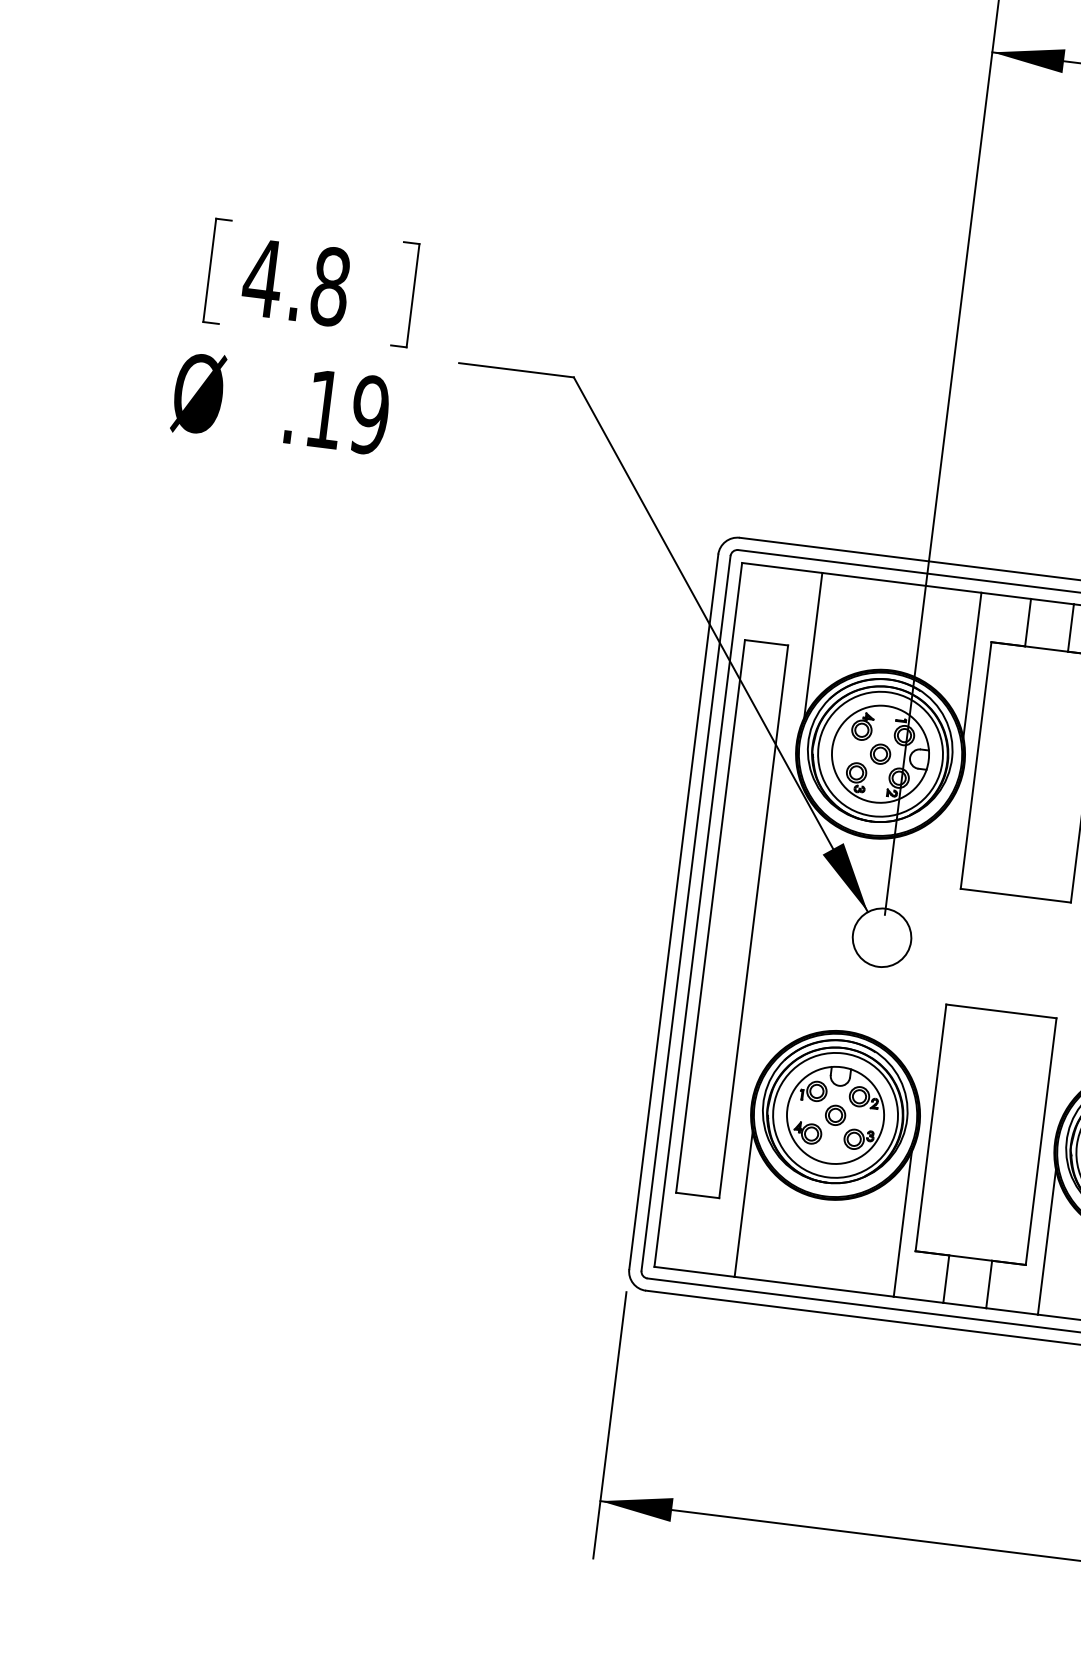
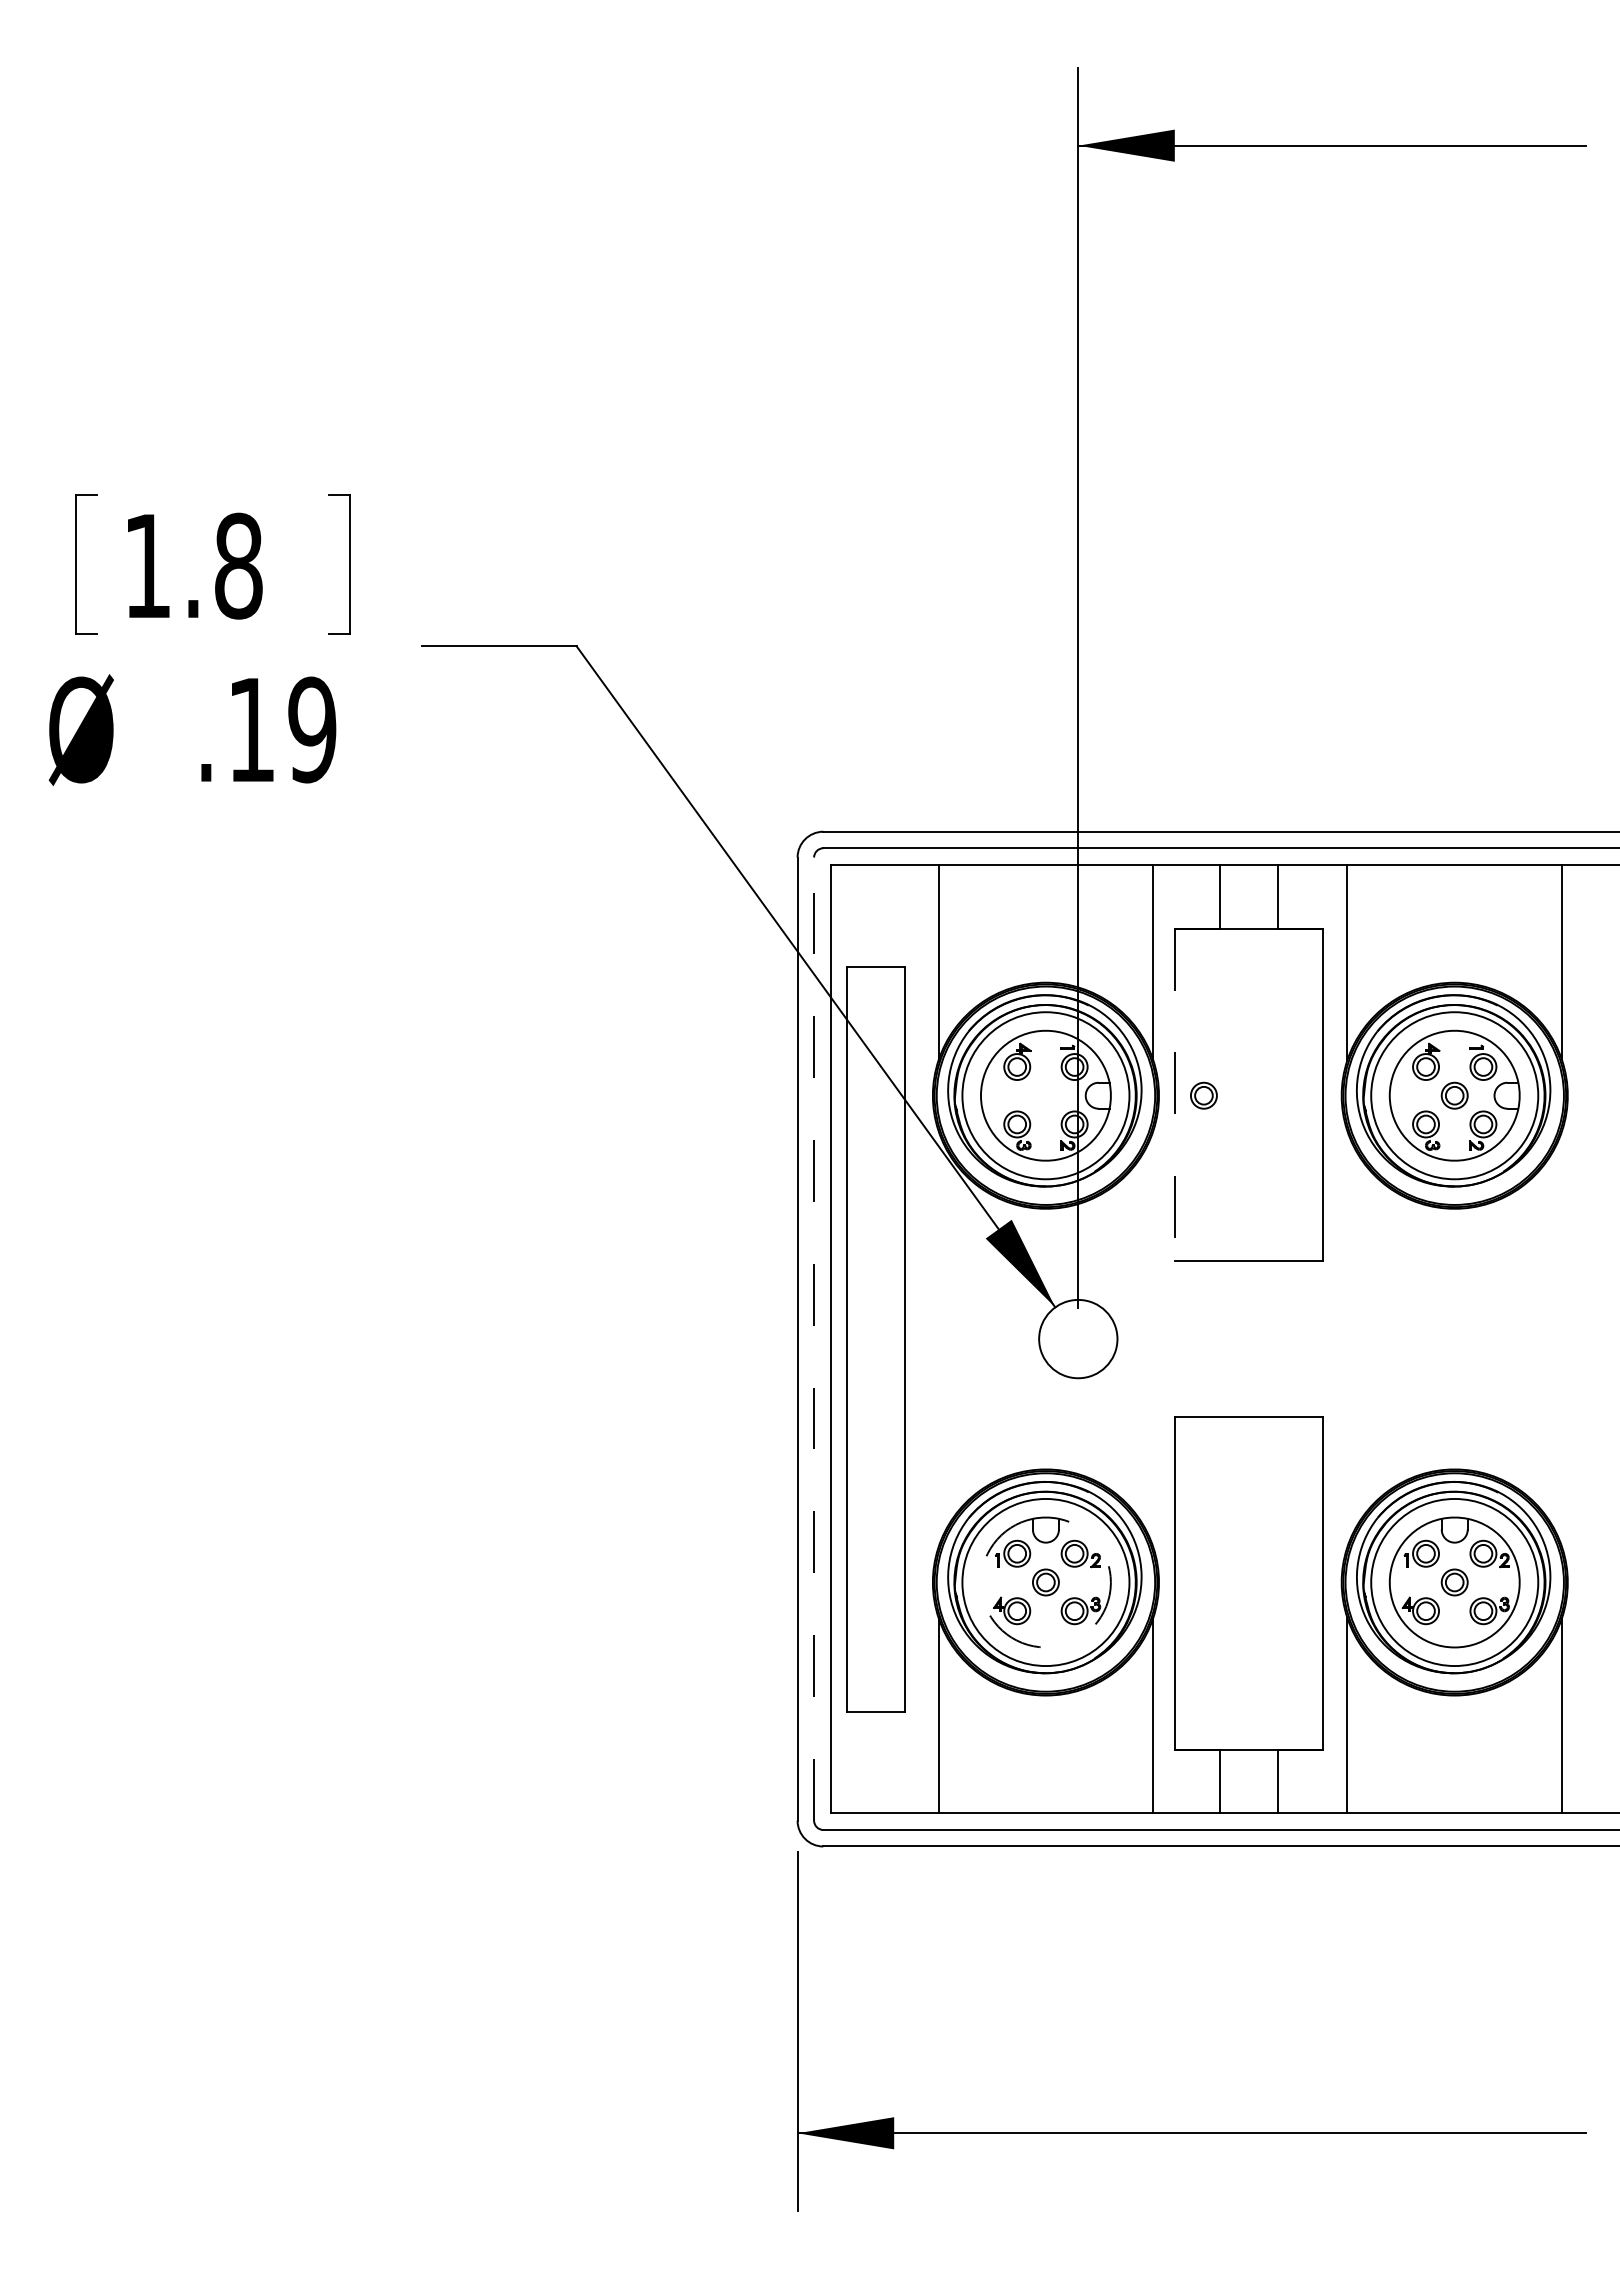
text: (262, 277) -> (147, 565), 4.8 -> 1.8
part: (880, 754) -> (1203, 1095), moved
line: (975, 765) -> (1174, 1095), solid -> dashed
line: (686, 913) -> (814, 1339), solid -> dashed
arc: (829, 1163) -> (1045, 1647), solid -> dashed

